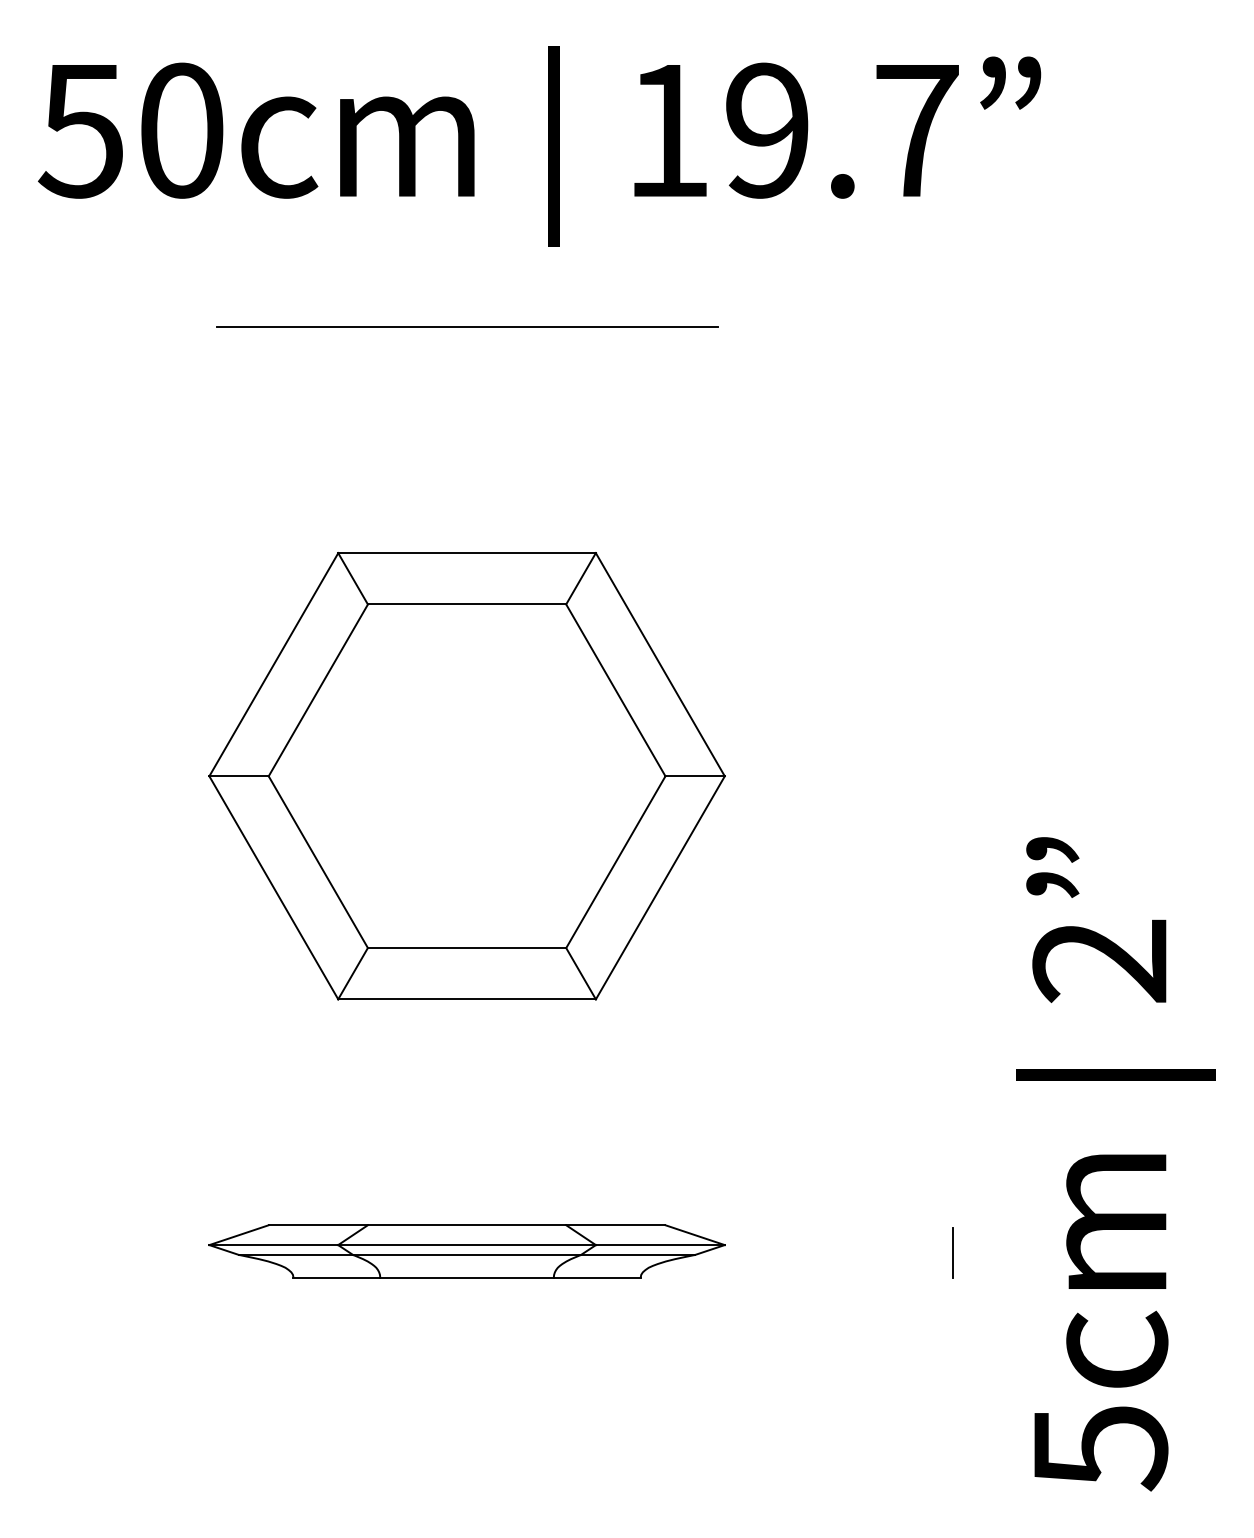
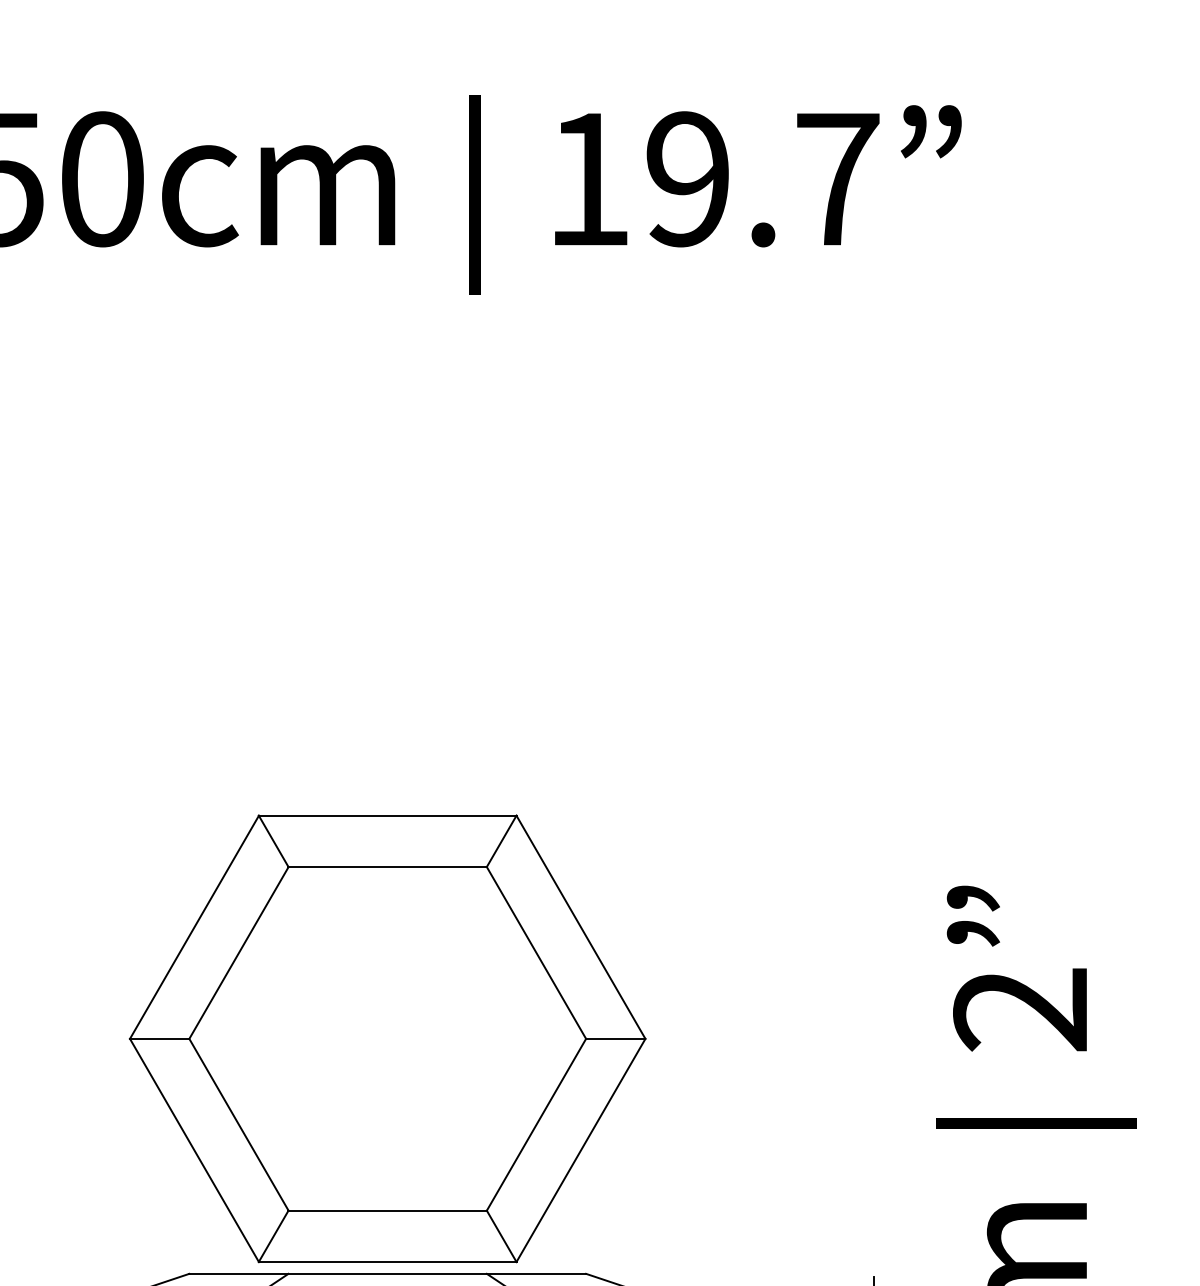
line: (467, 326) -> (388, 375), removed
part: (466, 776) -> (387, 1039), moved

